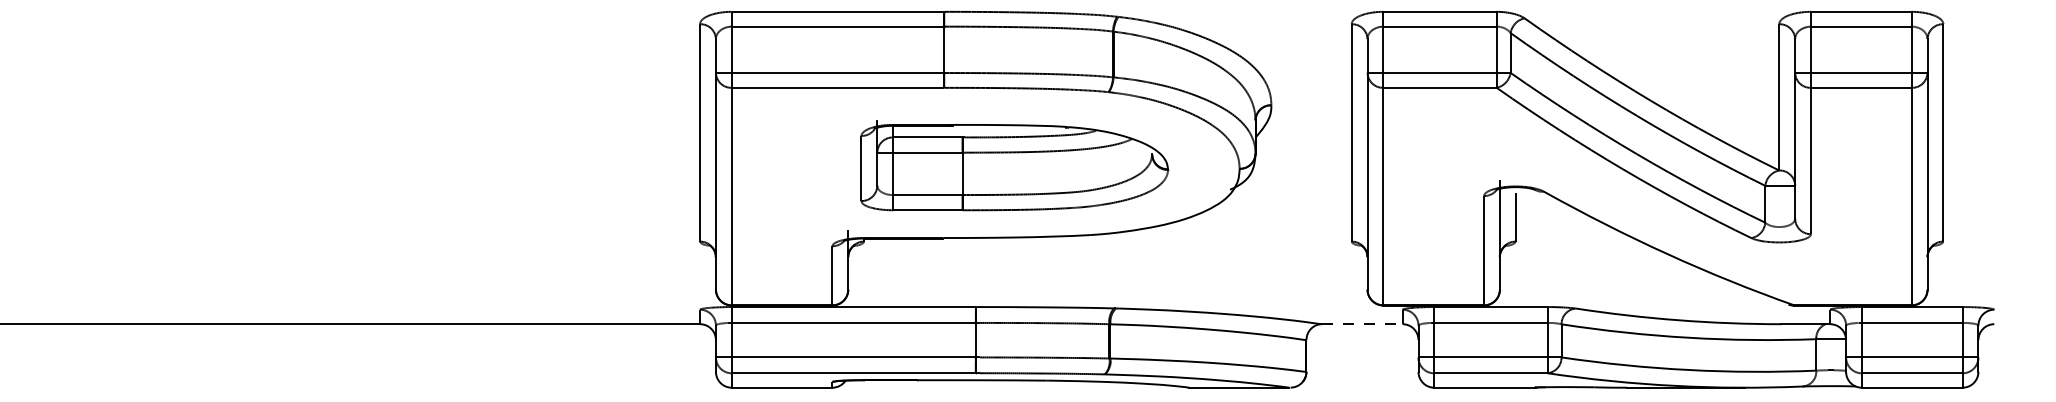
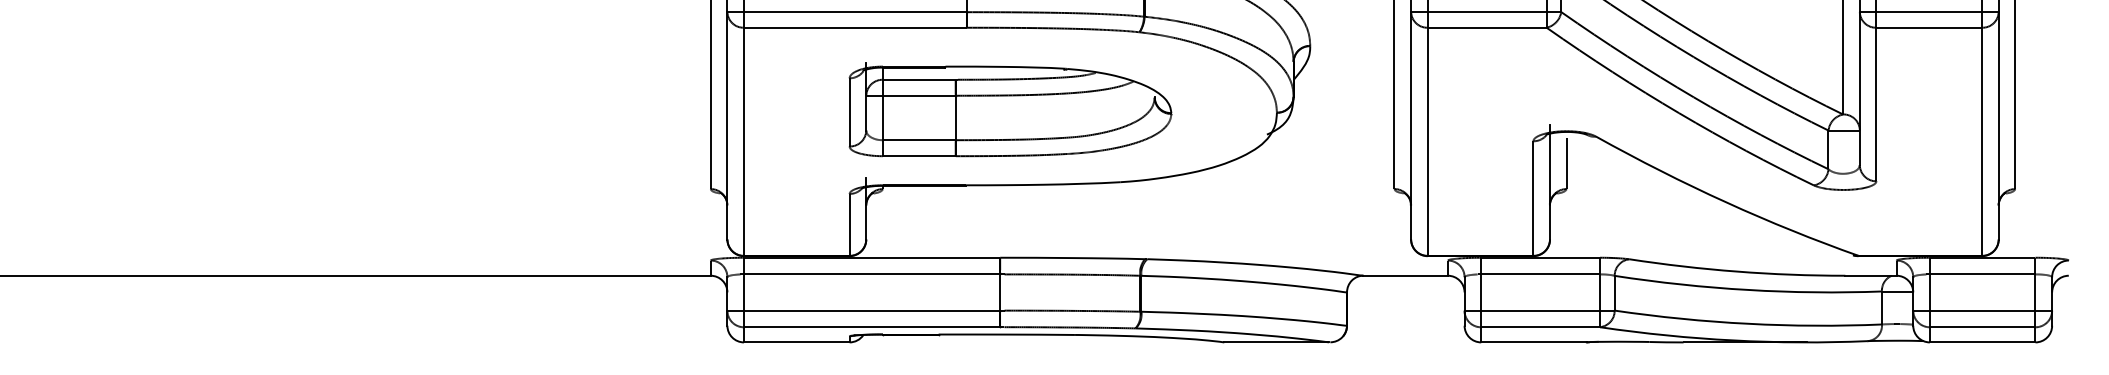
part: (1014, 165) -> (1010, 109), moved
line: (1362, 324) -> (1405, 276), dashed -> solid

